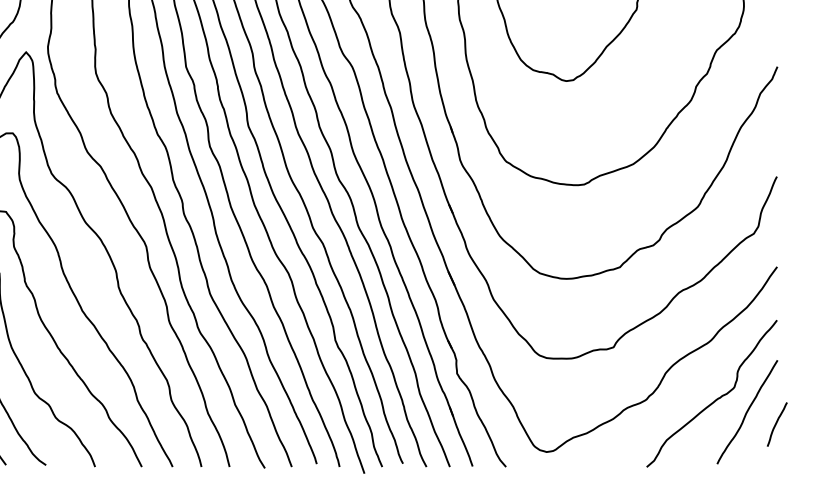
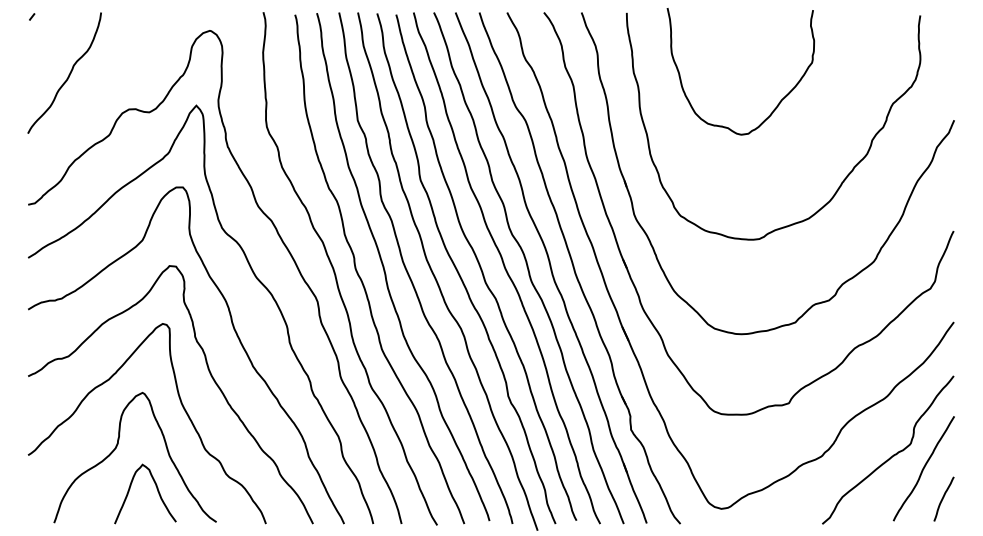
curve: (776, 423) -> (943, 498), moved

